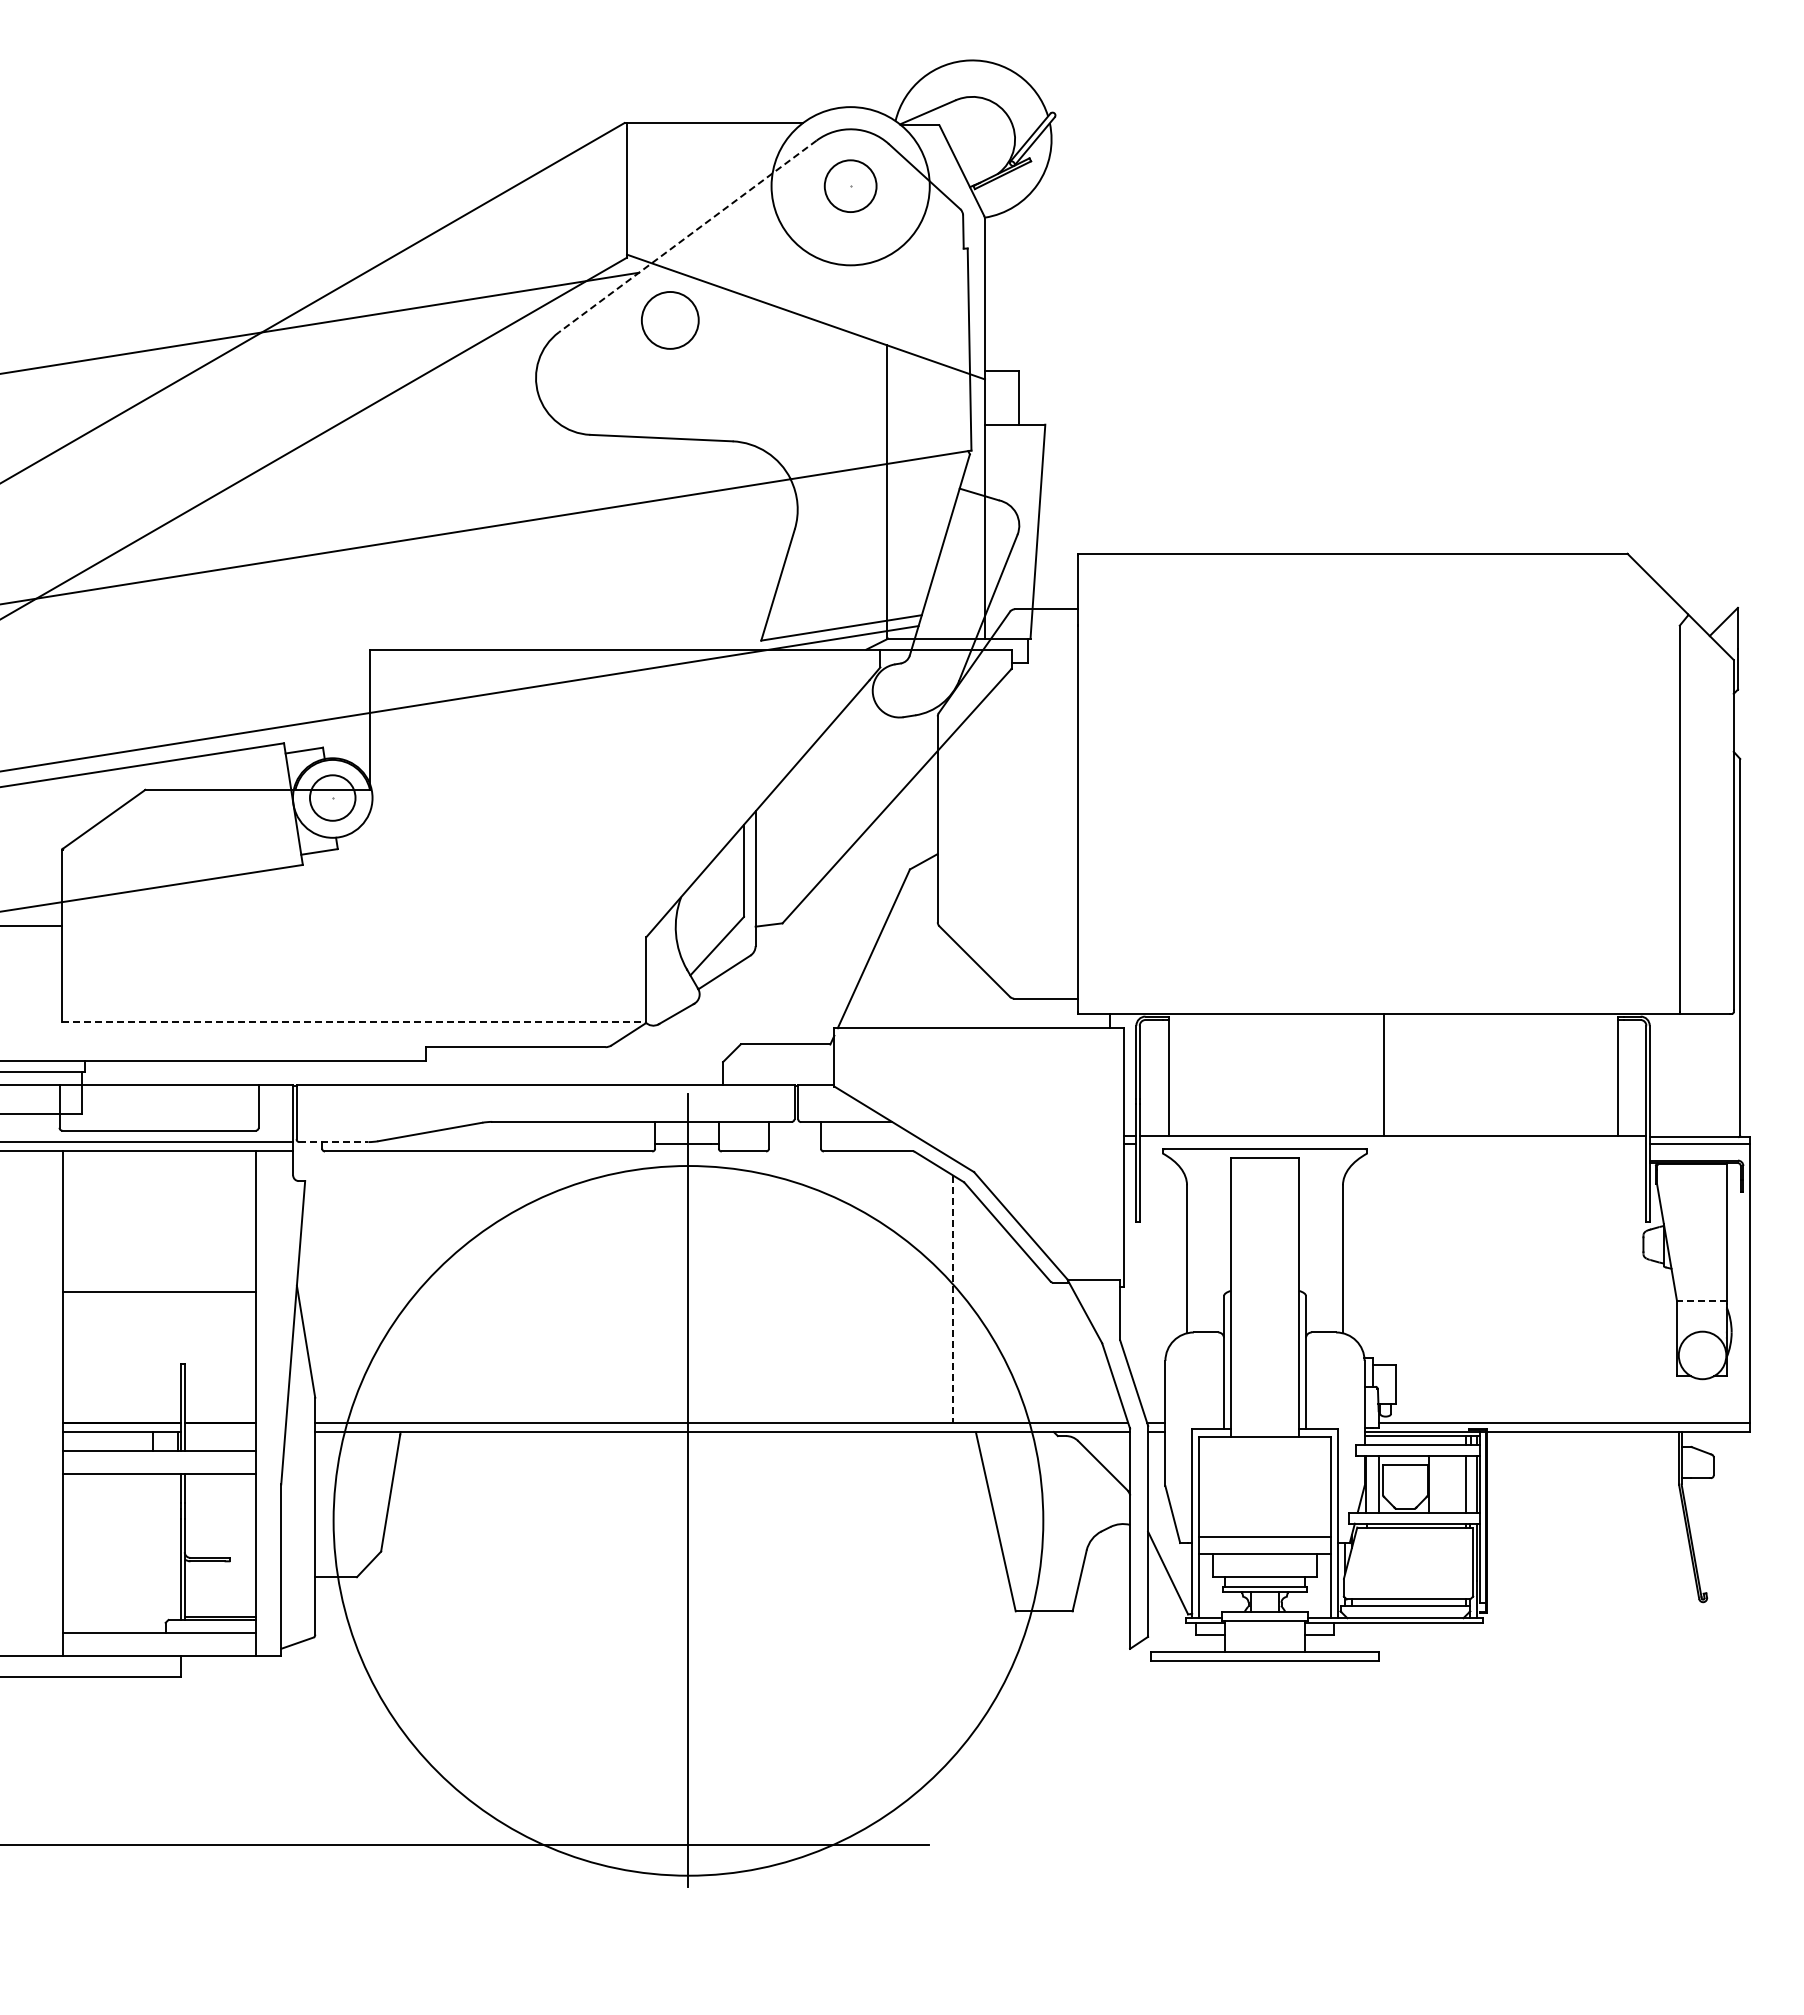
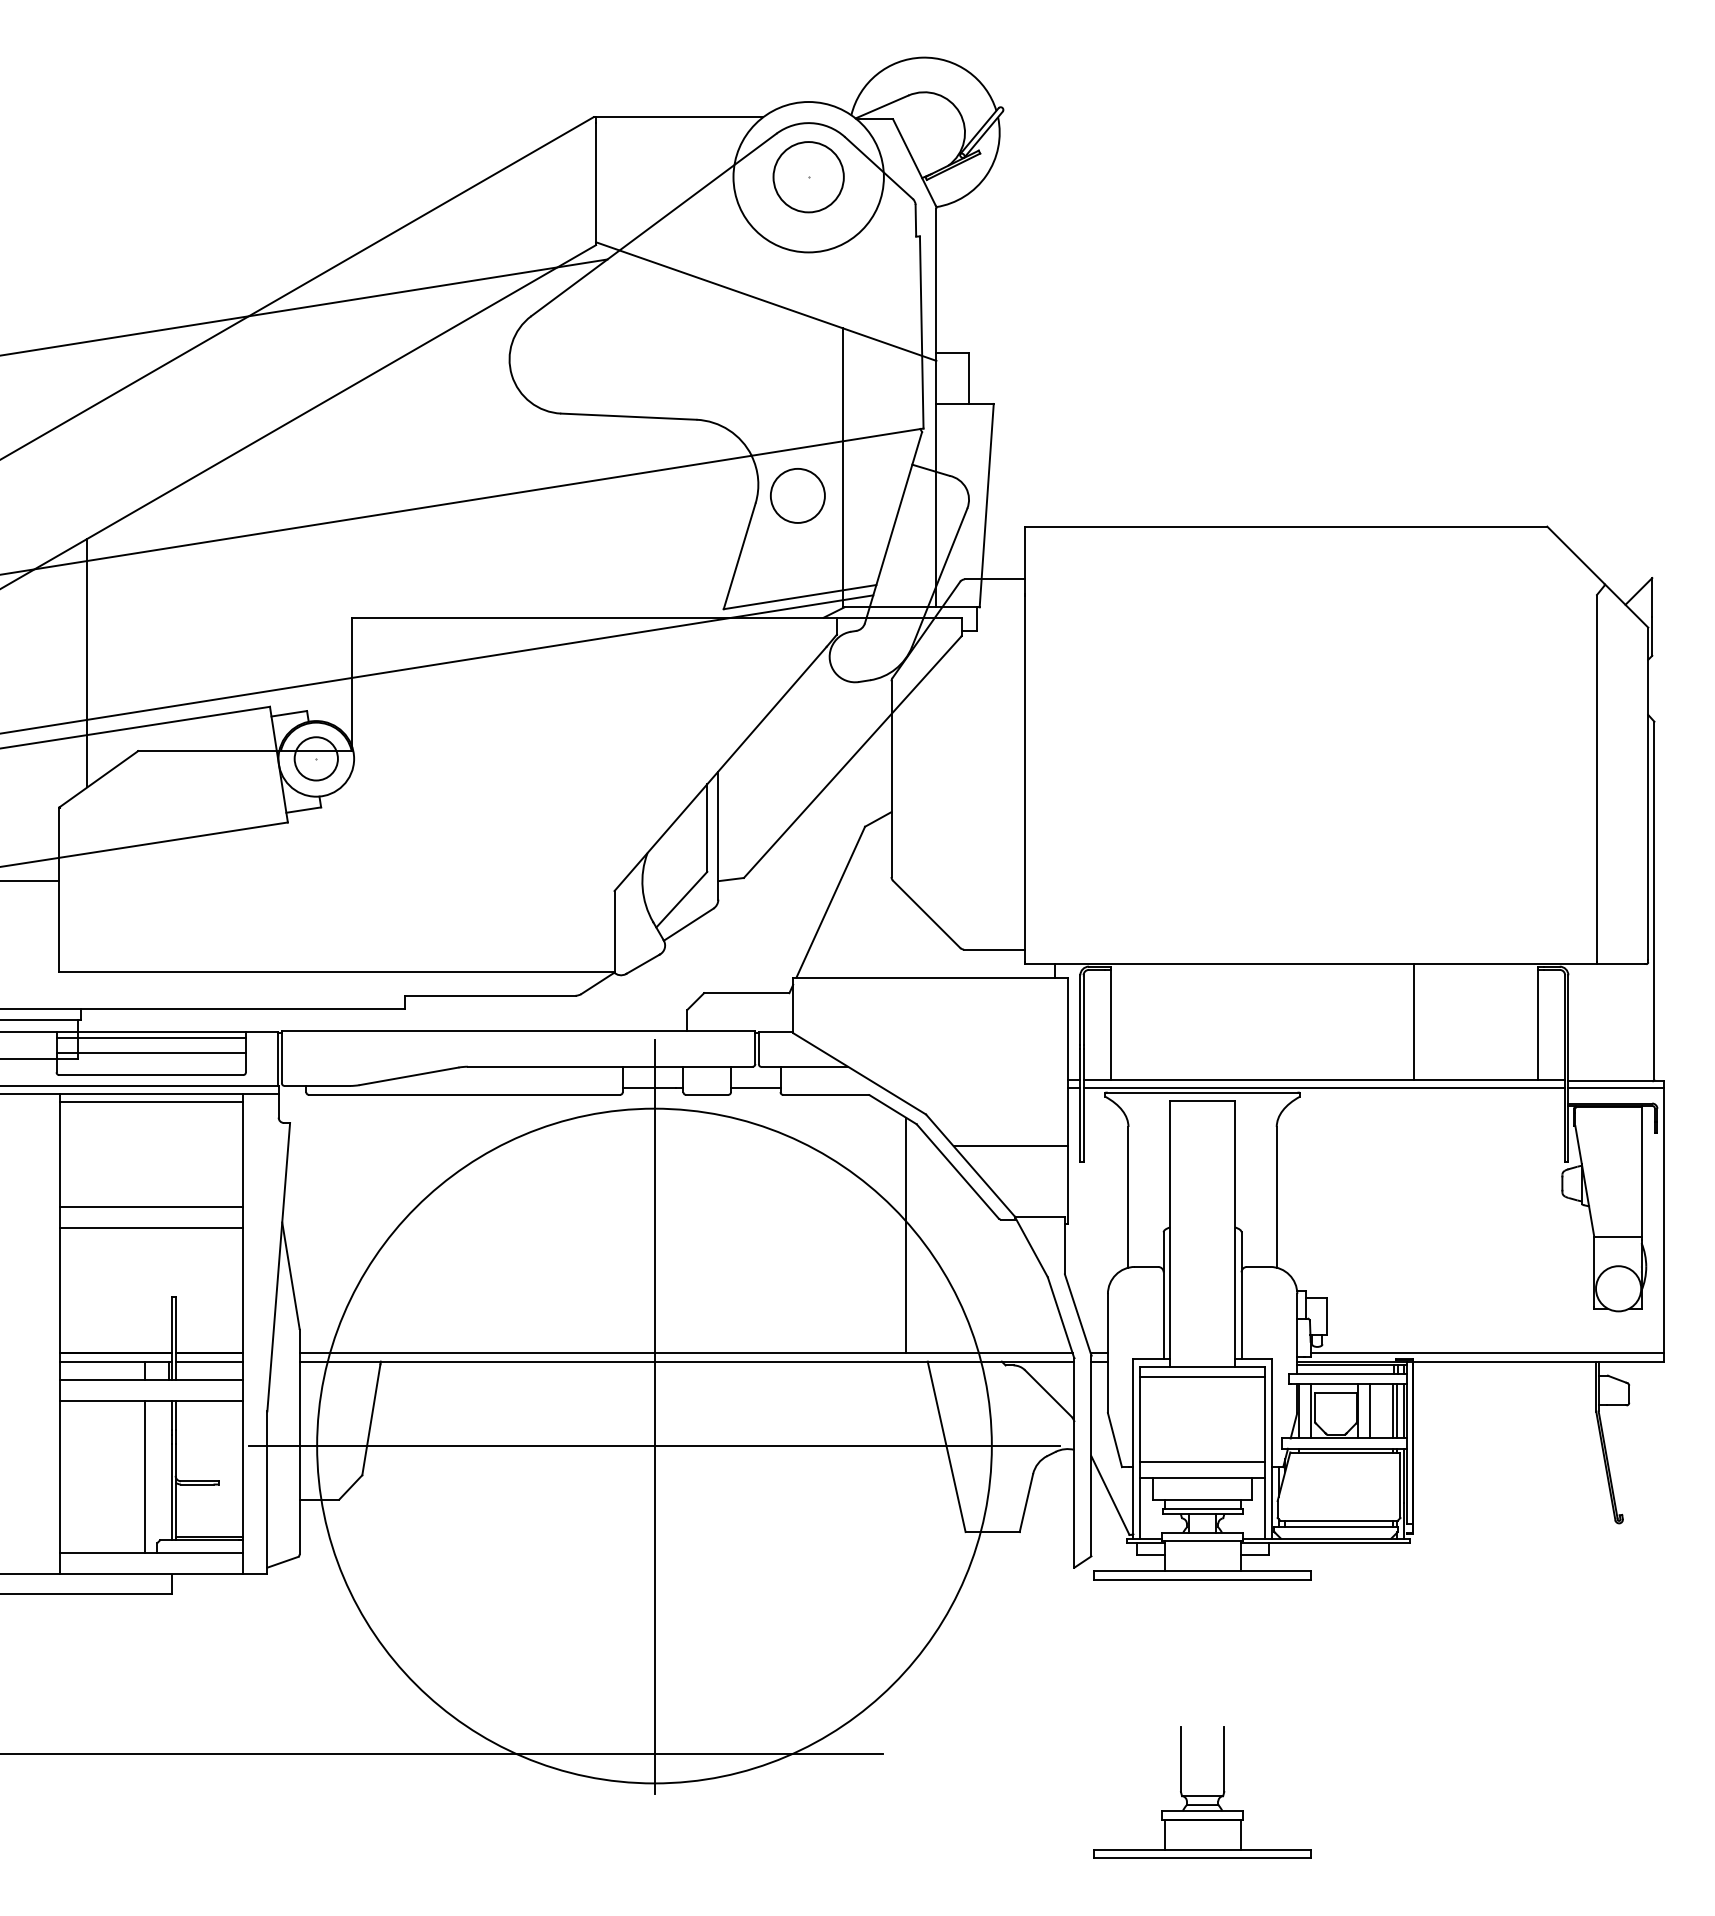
circle: (850, 186) -> (808, 177), size x1.43
line: (687, 236) -> (653, 225), dashed -> solid
circle: (670, 320) -> (798, 495), moved
line: (92, 697) -> (87, 663), added
line: (354, 1022) -> (336, 972), dashed -> solid
line: (1383, 1075) -> (1414, 1022), moved
line: (158, 1091) -> (150, 1037), added
line: (158, 1107) -> (150, 1053), added
line: (334, 1142) -> (317, 1086), dashed -> solid
line: (794, 1144) -> (755, 1088), added
line: (1392, 1144) -> (1323, 1088), added
line: (159, 1159) -> (151, 1102), added
line: (1063, 1205) -> (1011, 1146), added
line: (159, 1268) -> (151, 1206), added
line: (953, 1299) -> (906, 1235), dashed -> solid
line: (1701, 1301) -> (1617, 1237), dashed -> solid
line: (219, 1432) -> (208, 1362), added
line: (1264, 1448) -> (1202, 1377), added
line: (1441, 1483) -> (1370, 1410), added
line: (1469, 1483) -> (1397, 1410), added
line: (688, 1520) -> (654, 1445), added
line: (152, 1553) -> (144, 1477), added
part: (1264, 1885) -> (1202, 1792), added

